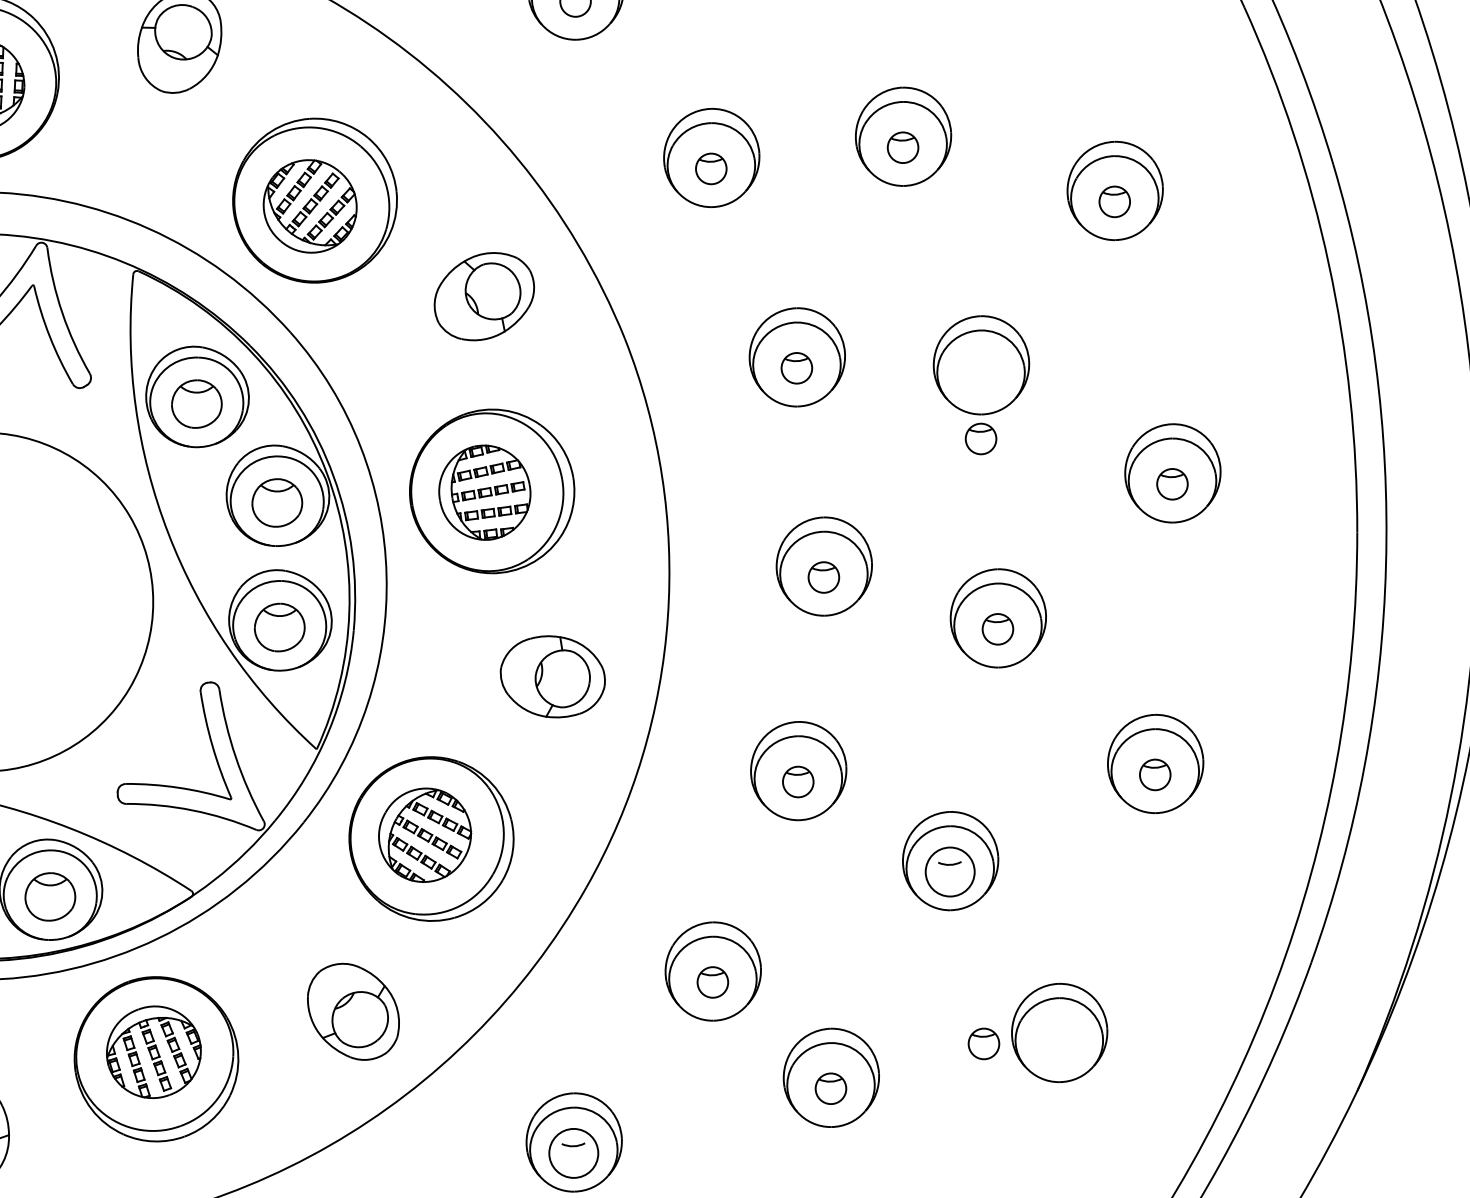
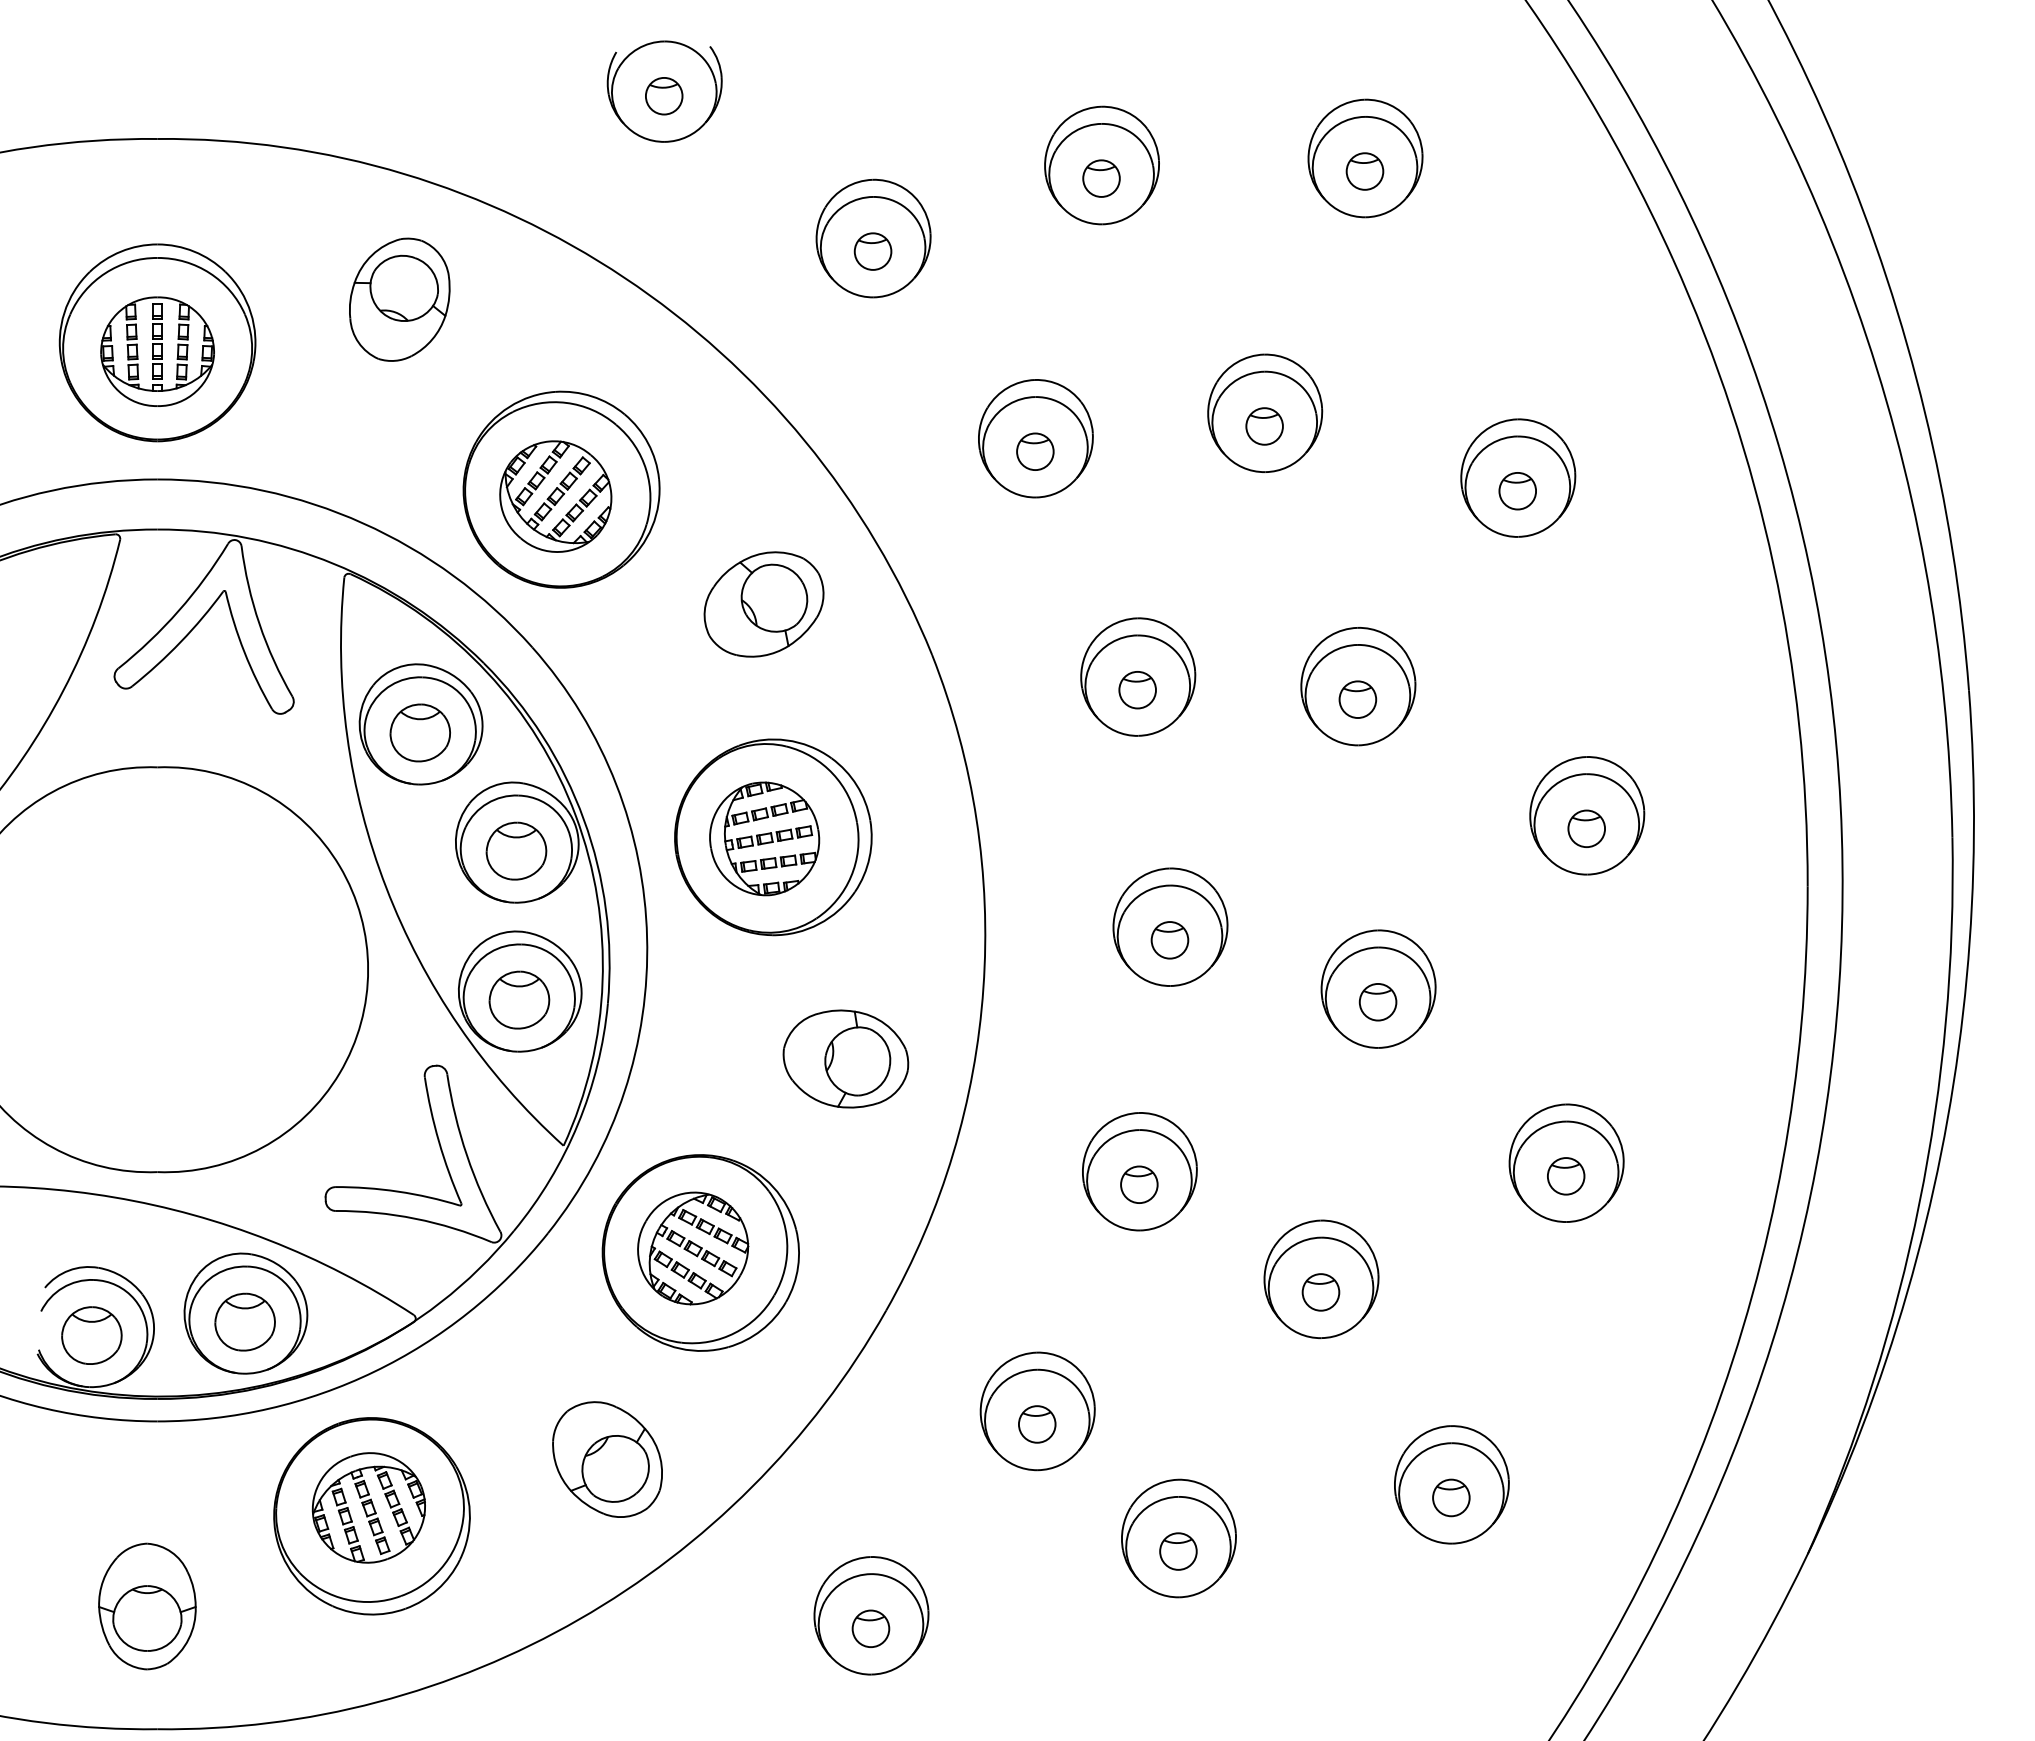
part: (980, 438) -> (1357, 699), moved
circle: (949, 872) -> (1320, 1292), size x0.62
part: (984, 1043) -> (1451, 1497), moved
circle: (573, 1153) -> (870, 1628), size x0.62

